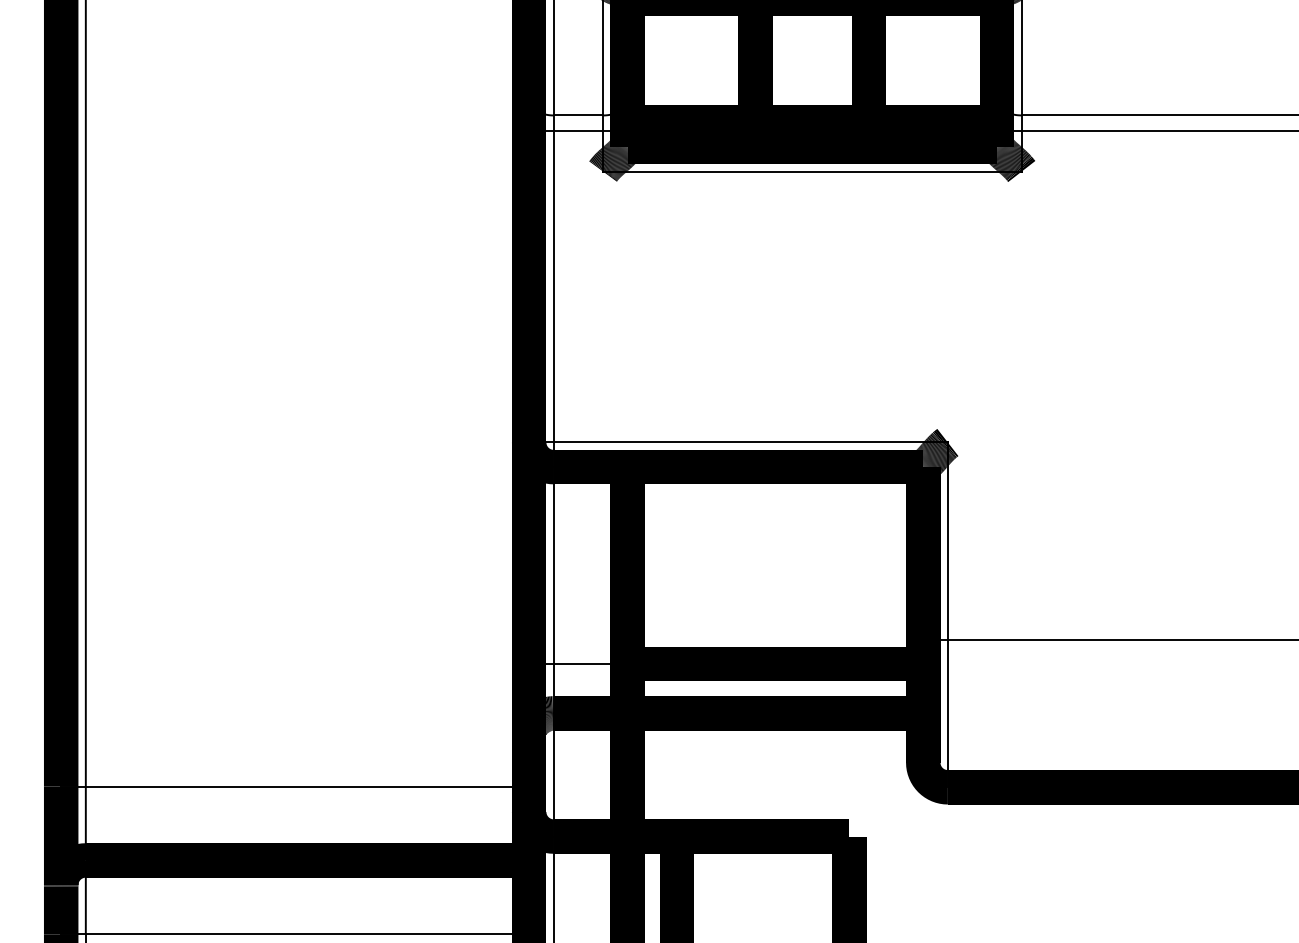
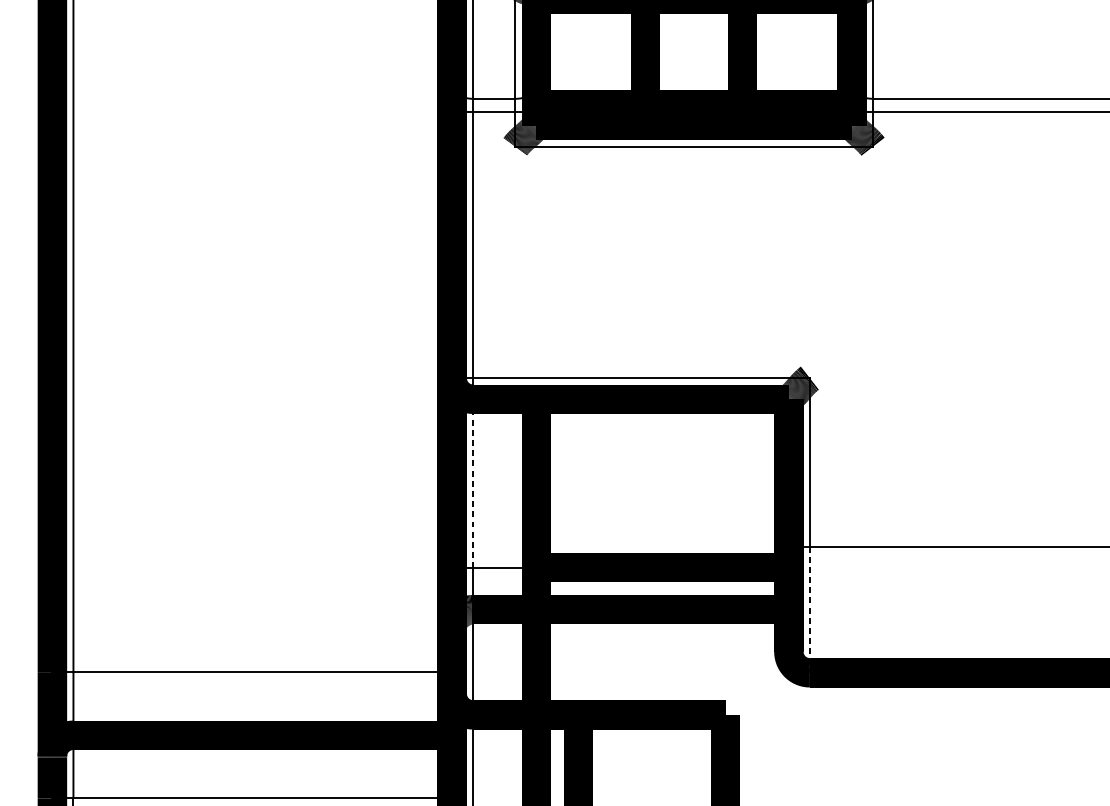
line: (553, 565) -> (472, 483), solid -> dashed
line: (947, 713) -> (809, 609), solid -> dashed

